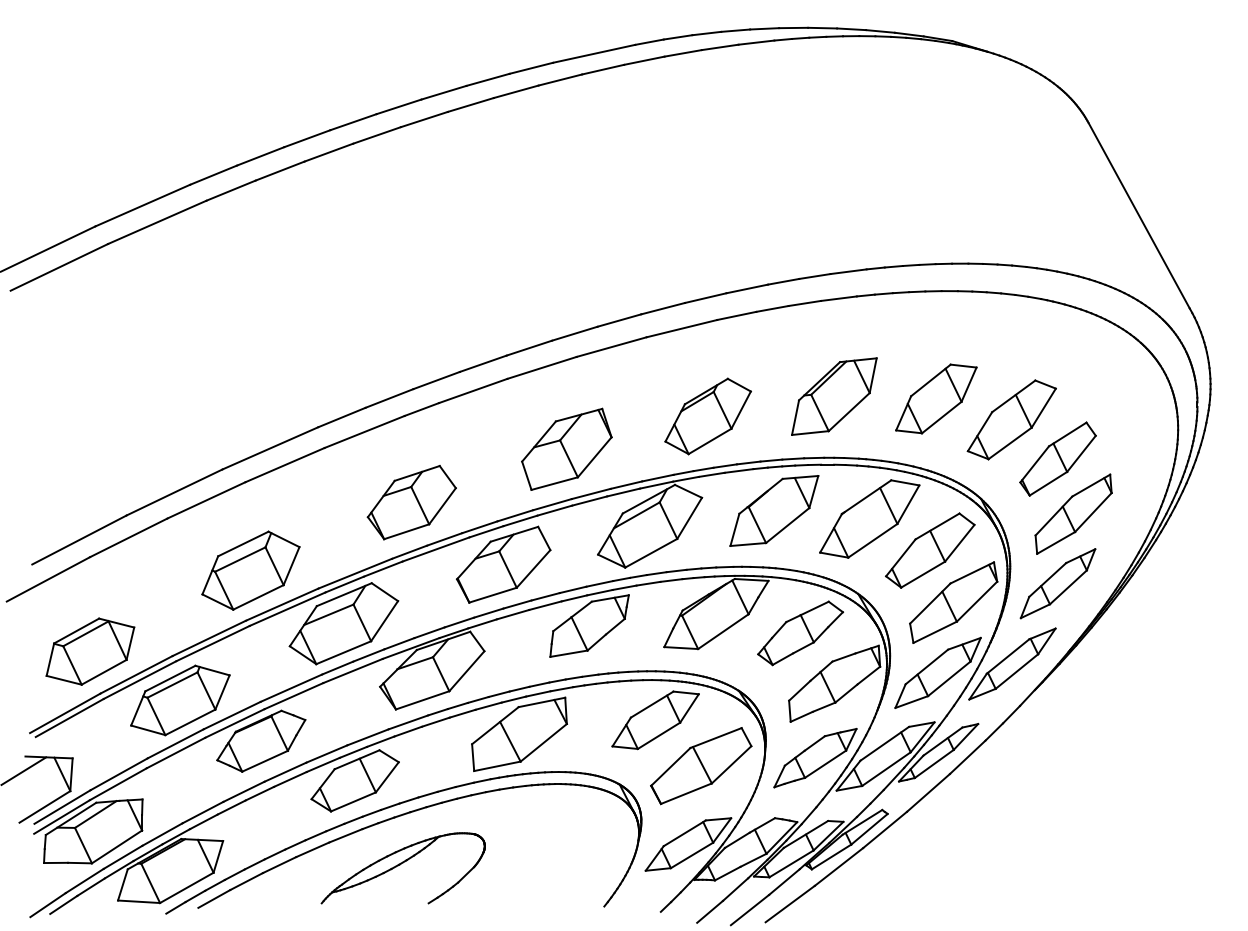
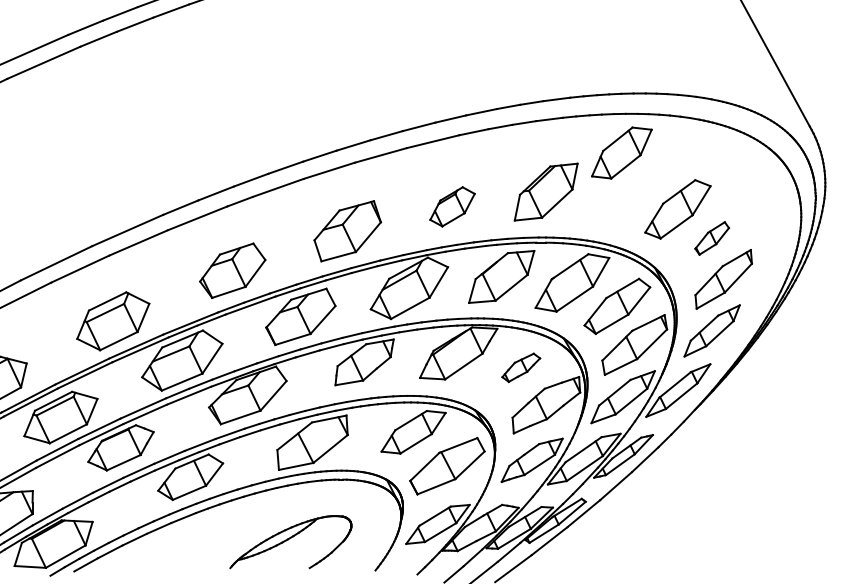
part: (936, 398) -> (621, 152), moved
part: (707, 416) -> (452, 206), size x0.7
part: (1057, 458) -> (711, 238), size x0.6
part: (800, 633) -> (521, 367), size x0.6
part: (402, 868) -> (290, 542), moved

